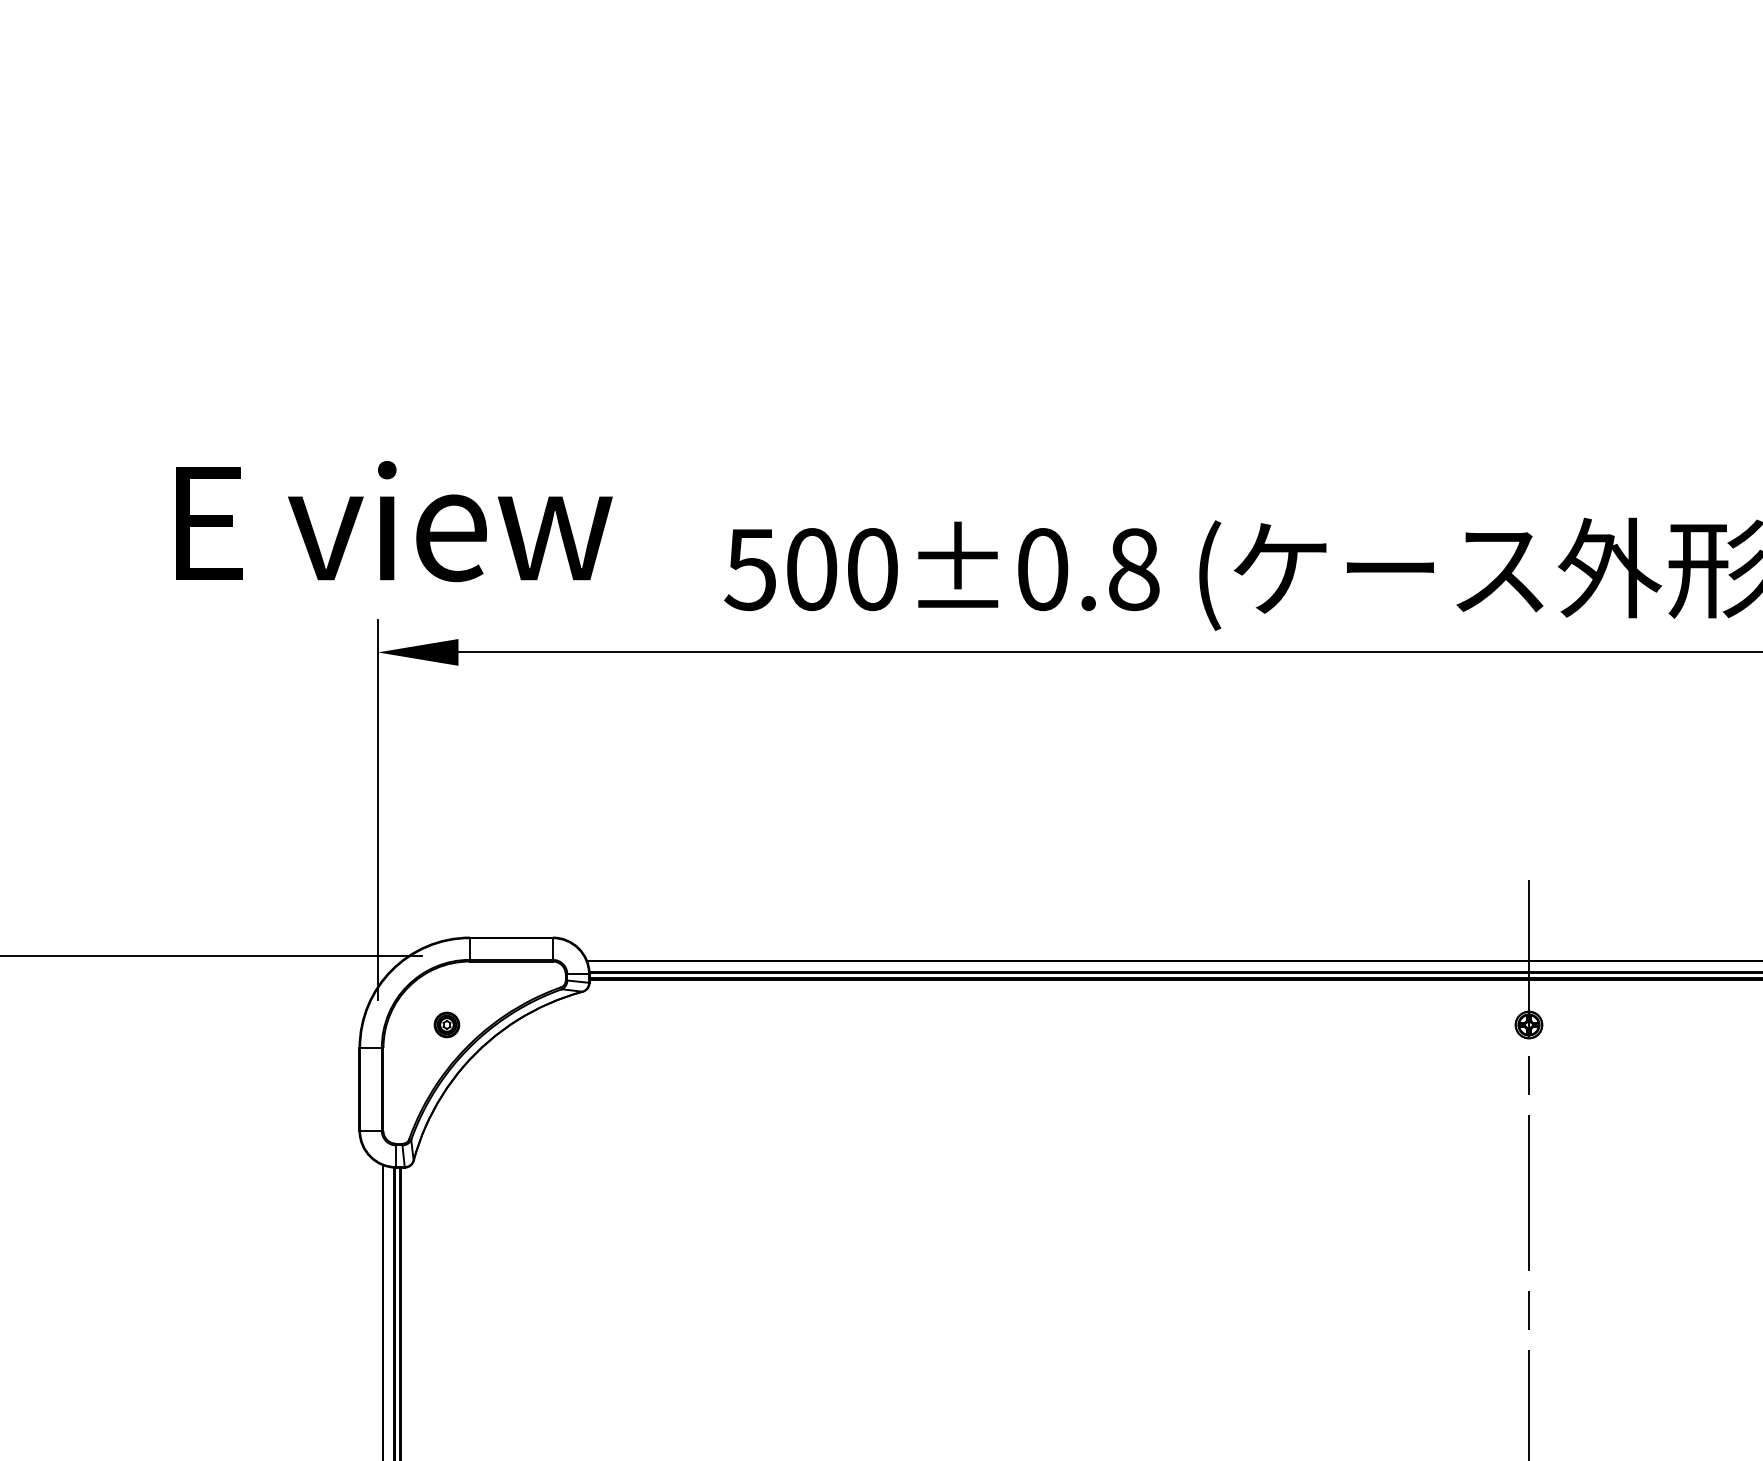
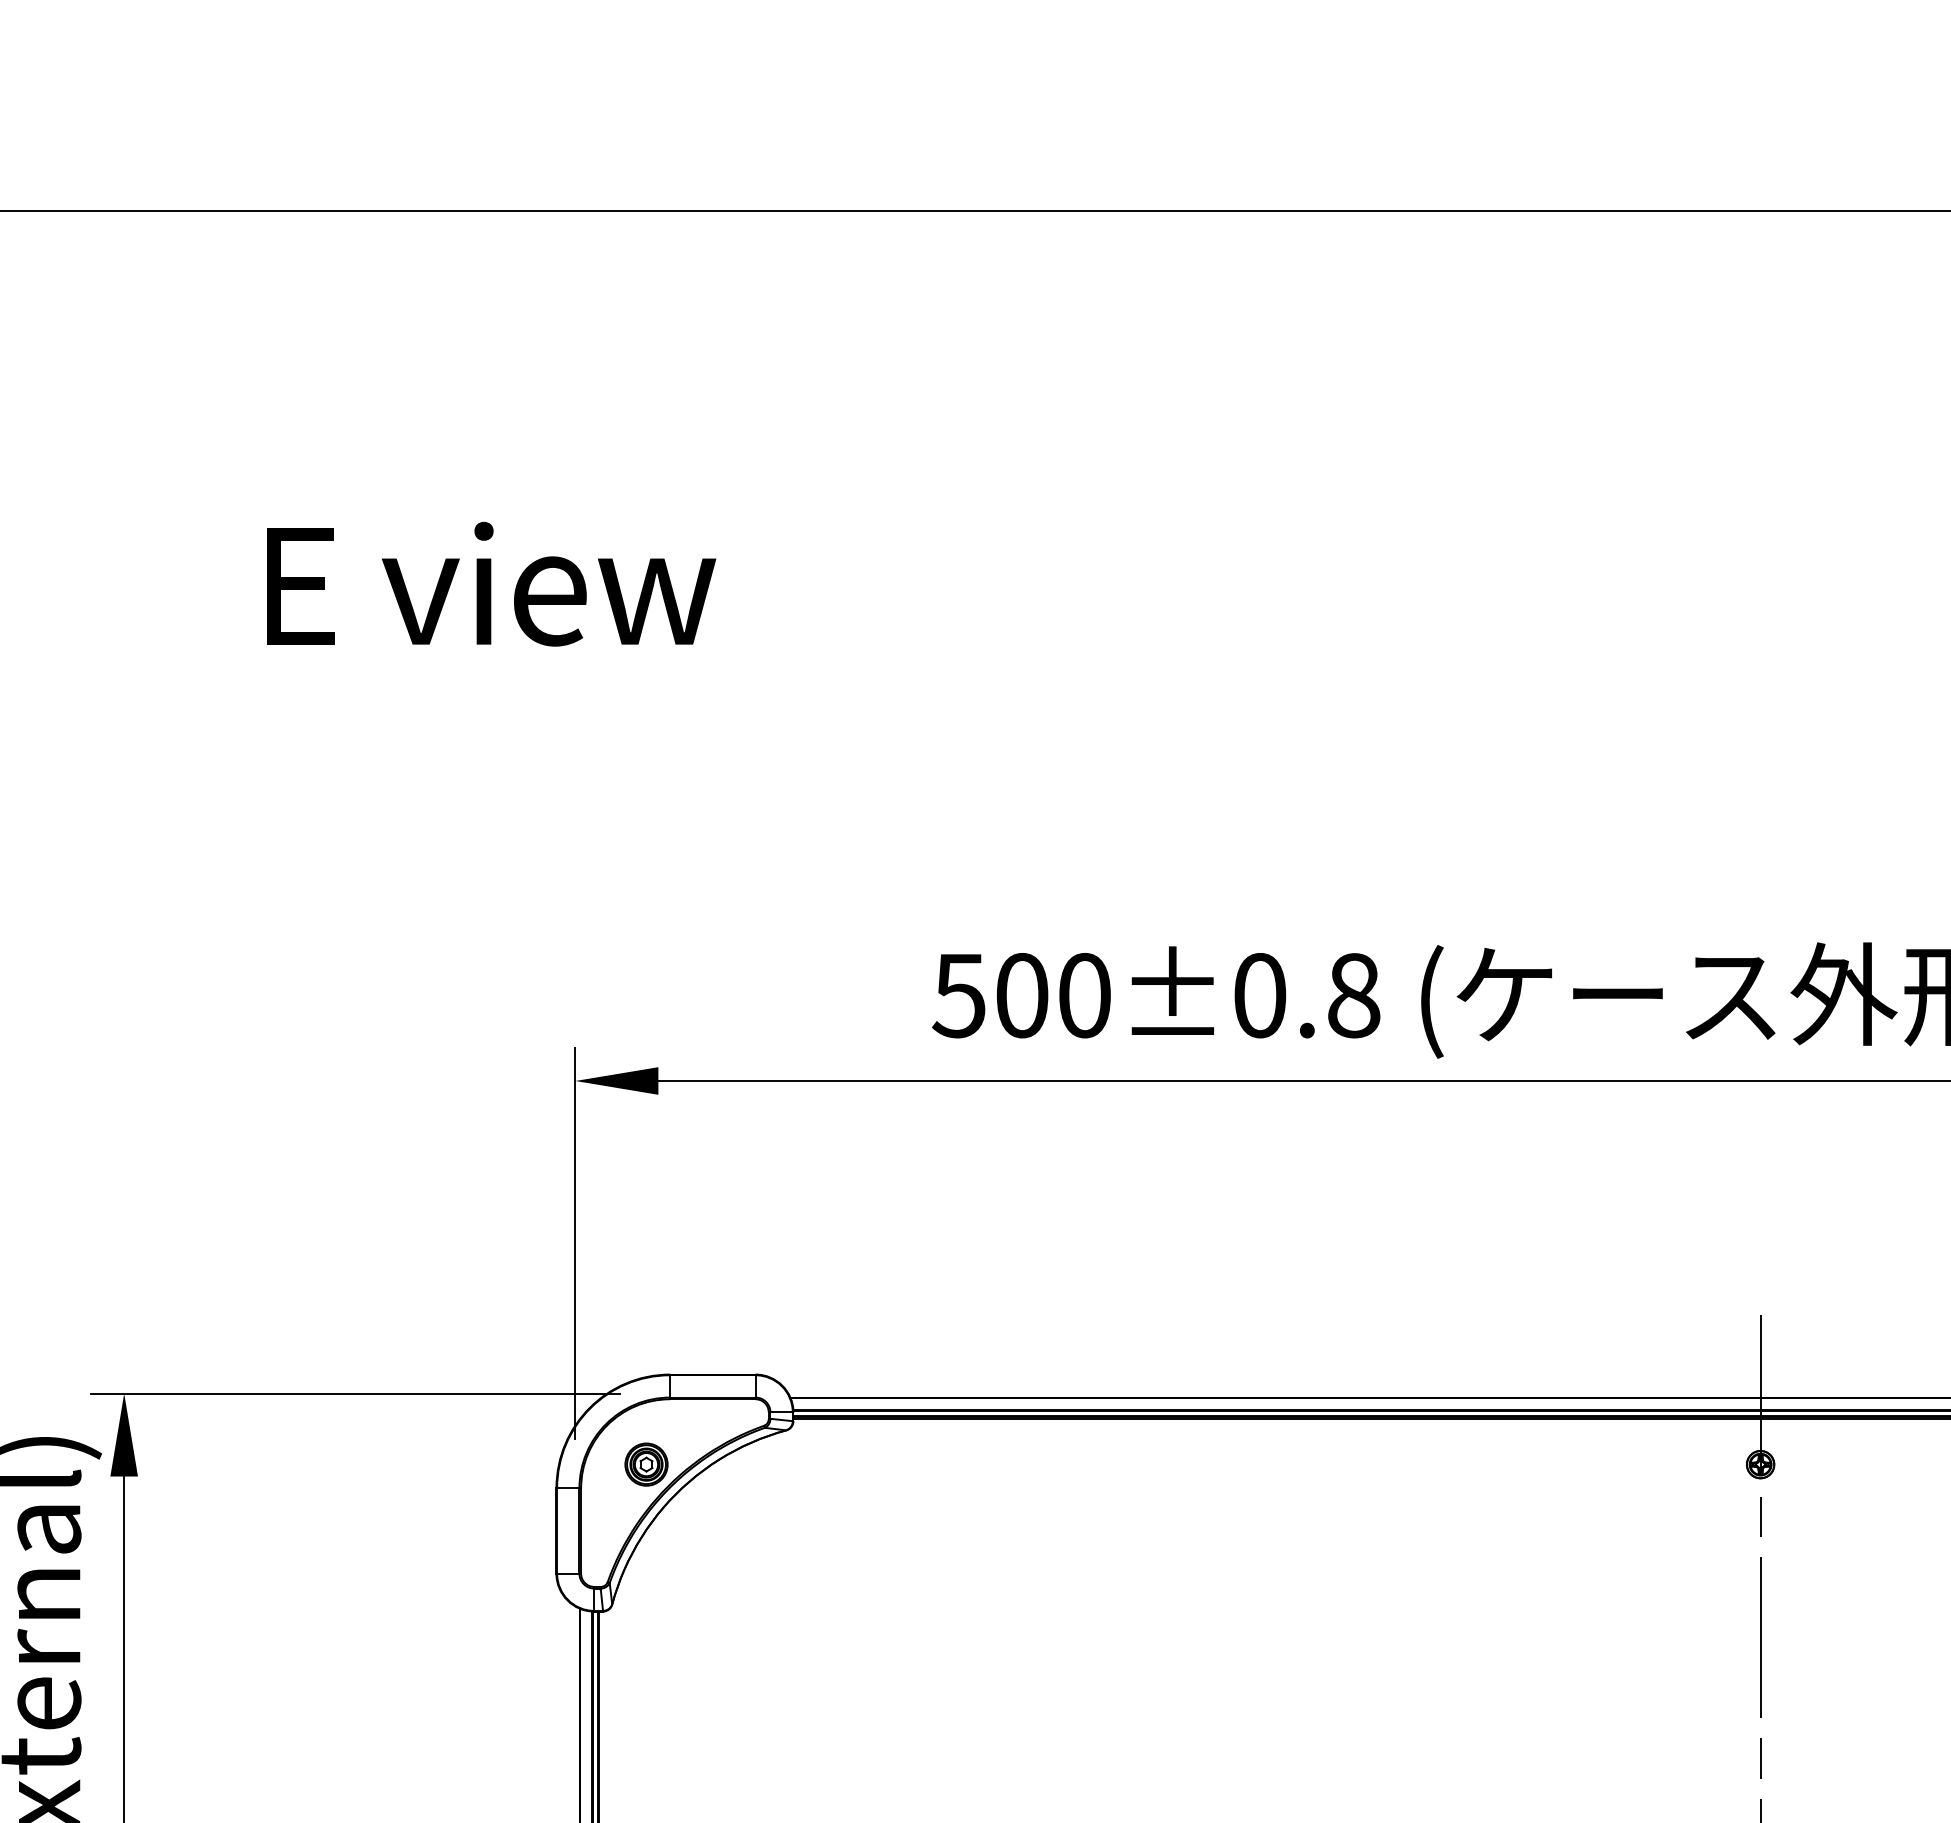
text: (394, 520) -> (491, 583), moved
part: (446, 1024) -> (646, 1464), size x1.67

